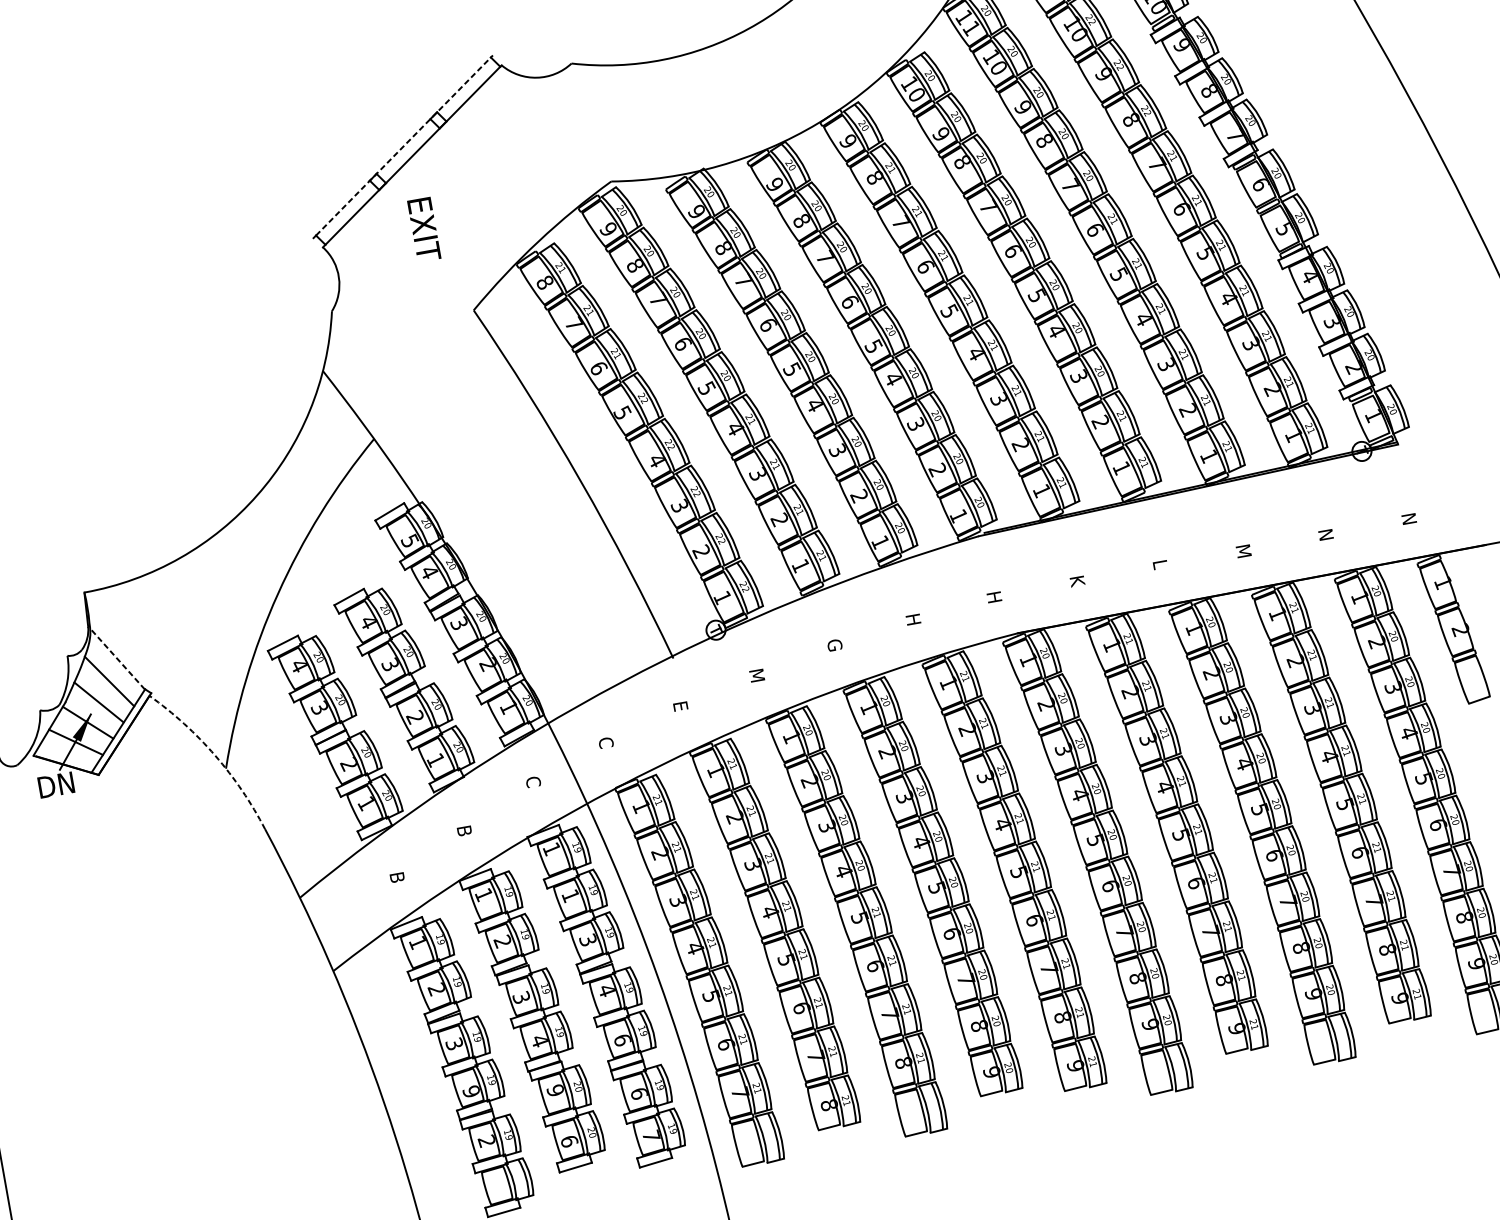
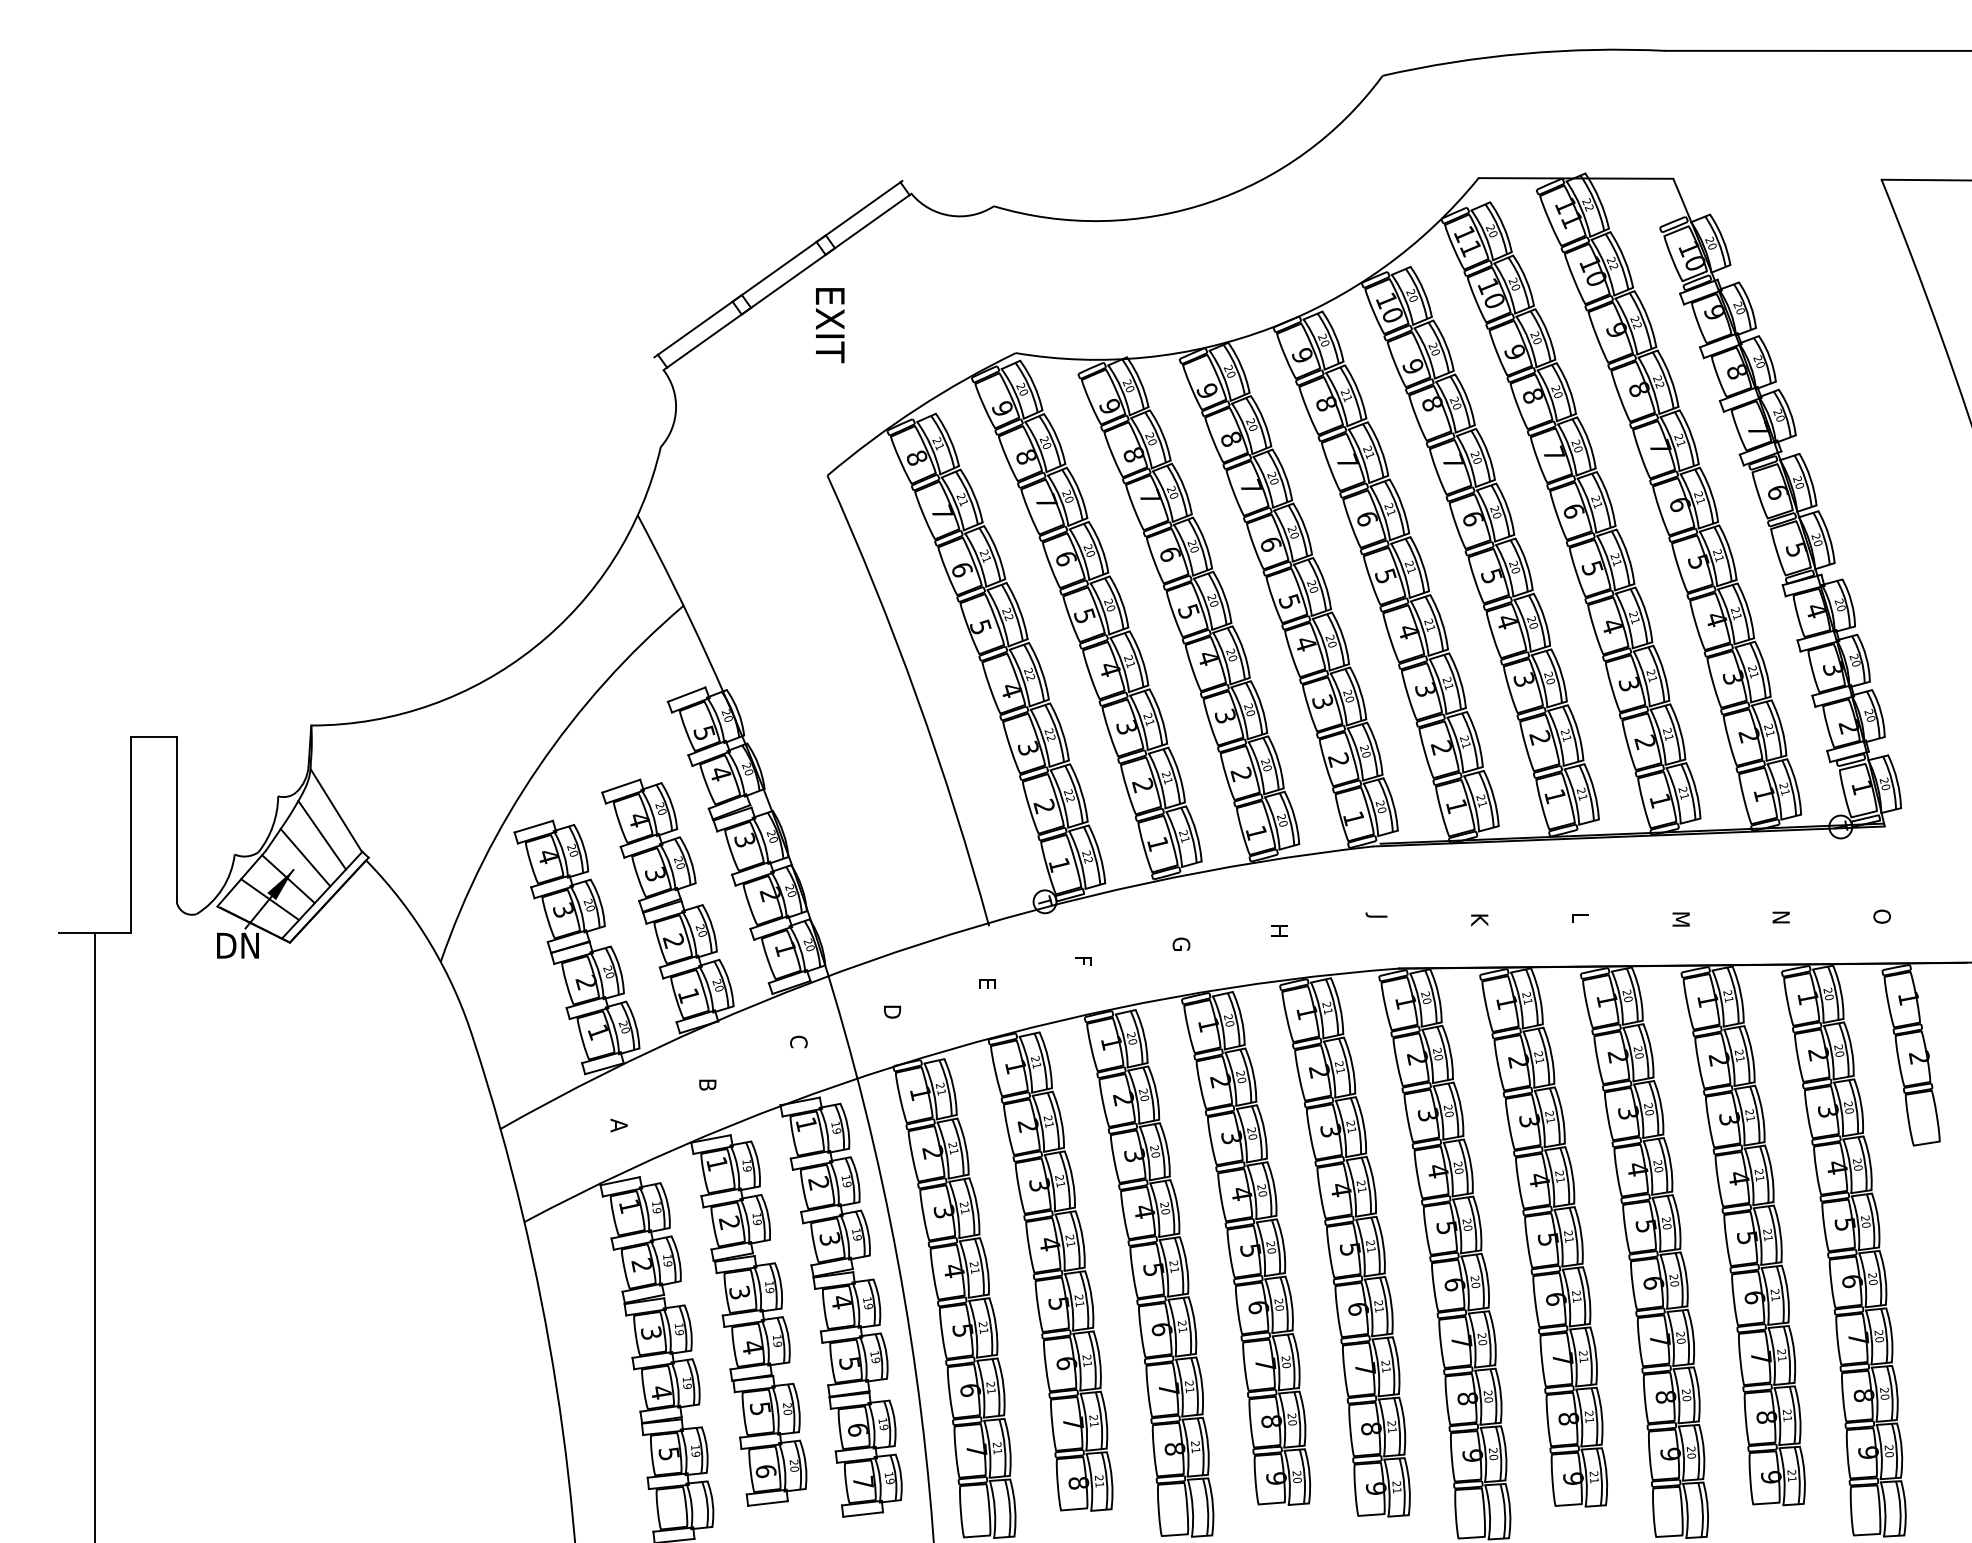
line: (403, 146) -> (779, 268), dashed -> solid
text: (424, 229) -> (830, 325), moved
text: (1408, 519) -> (1881, 916), N -> O
text: (992, 596) -> (1376, 919), H -> J
line: (117, 659) -> (336, 810), dashed -> solid
text: (756, 675) -> (1083, 963), M -> F
text: (606, 743) -> (892, 1011), C -> D
arc: (215, 755) -> (430, 944), dashed -> solid
text: (396, 877) -> (618, 1125), B -> A
text: (570, 896) -> (818, 1183), 1 -> 2
text: (622, 1040) -> (849, 1363), 6 -> 5
text: (555, 1090) -> (760, 1408), 9 -> 5
text: (471, 1091) -> (661, 1392), 9 -> 4
text: (486, 1140) -> (668, 1453), 2 -> 5

